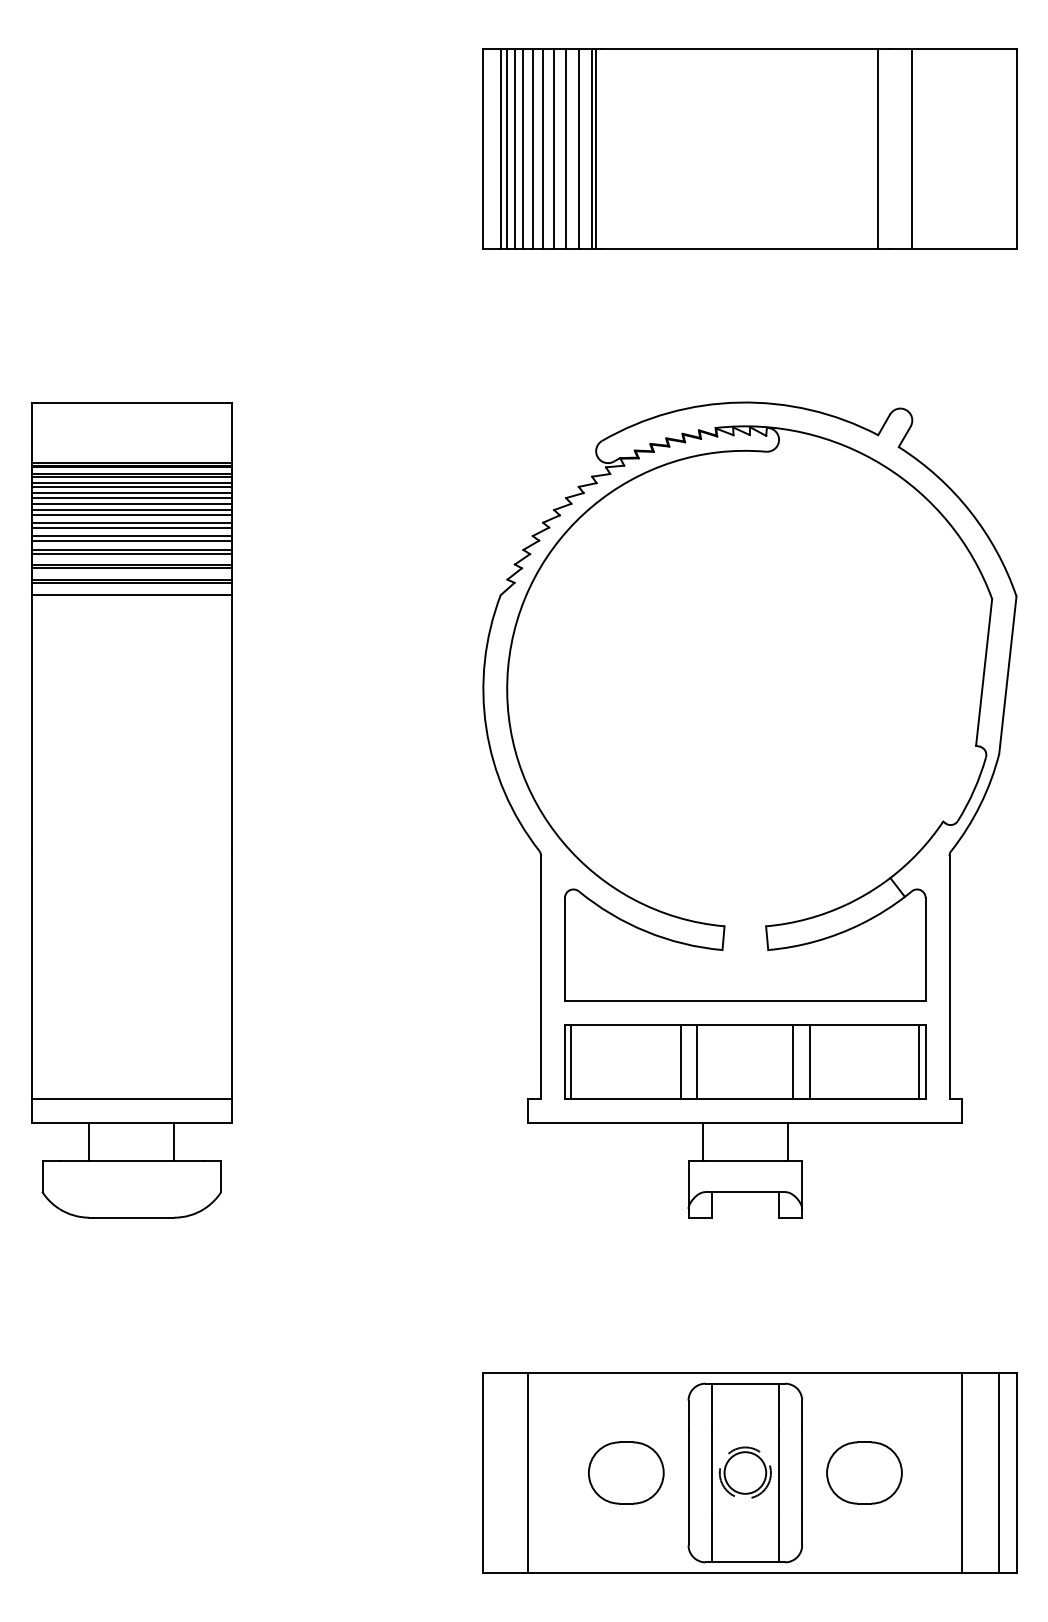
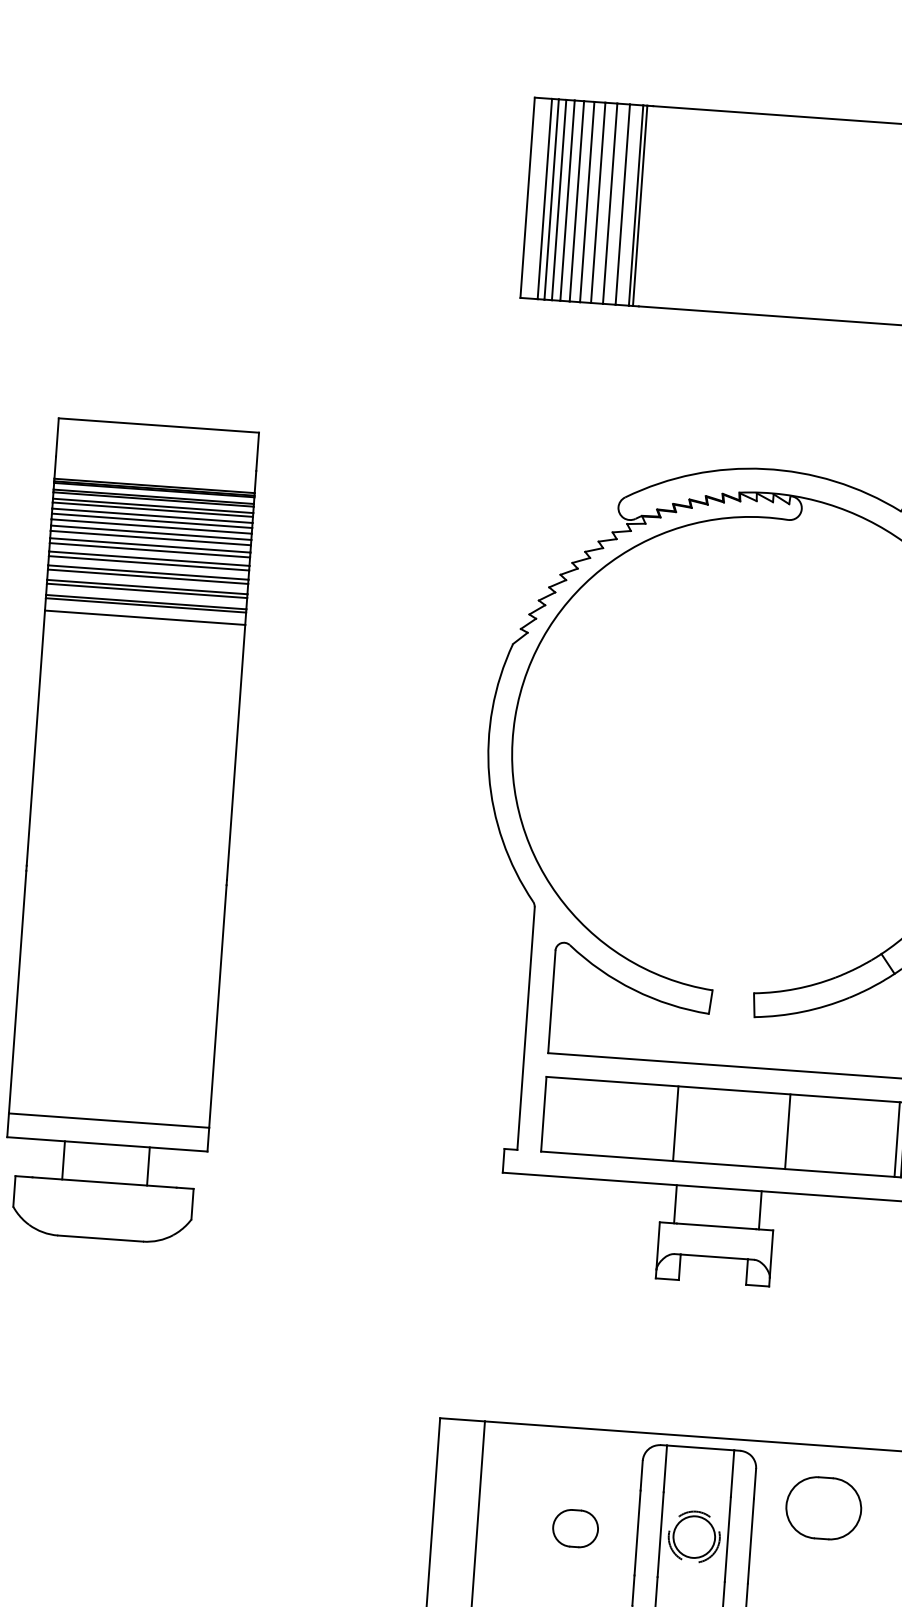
line: (571, 1061) -> (550, 1114), removed
line: (681, 1061) -> (660, 1122), removed
line: (793, 1061) -> (771, 1130), removed
part: (626, 1472) -> (575, 1528), size x0.6
part: (864, 1472) -> (823, 1507), moved

